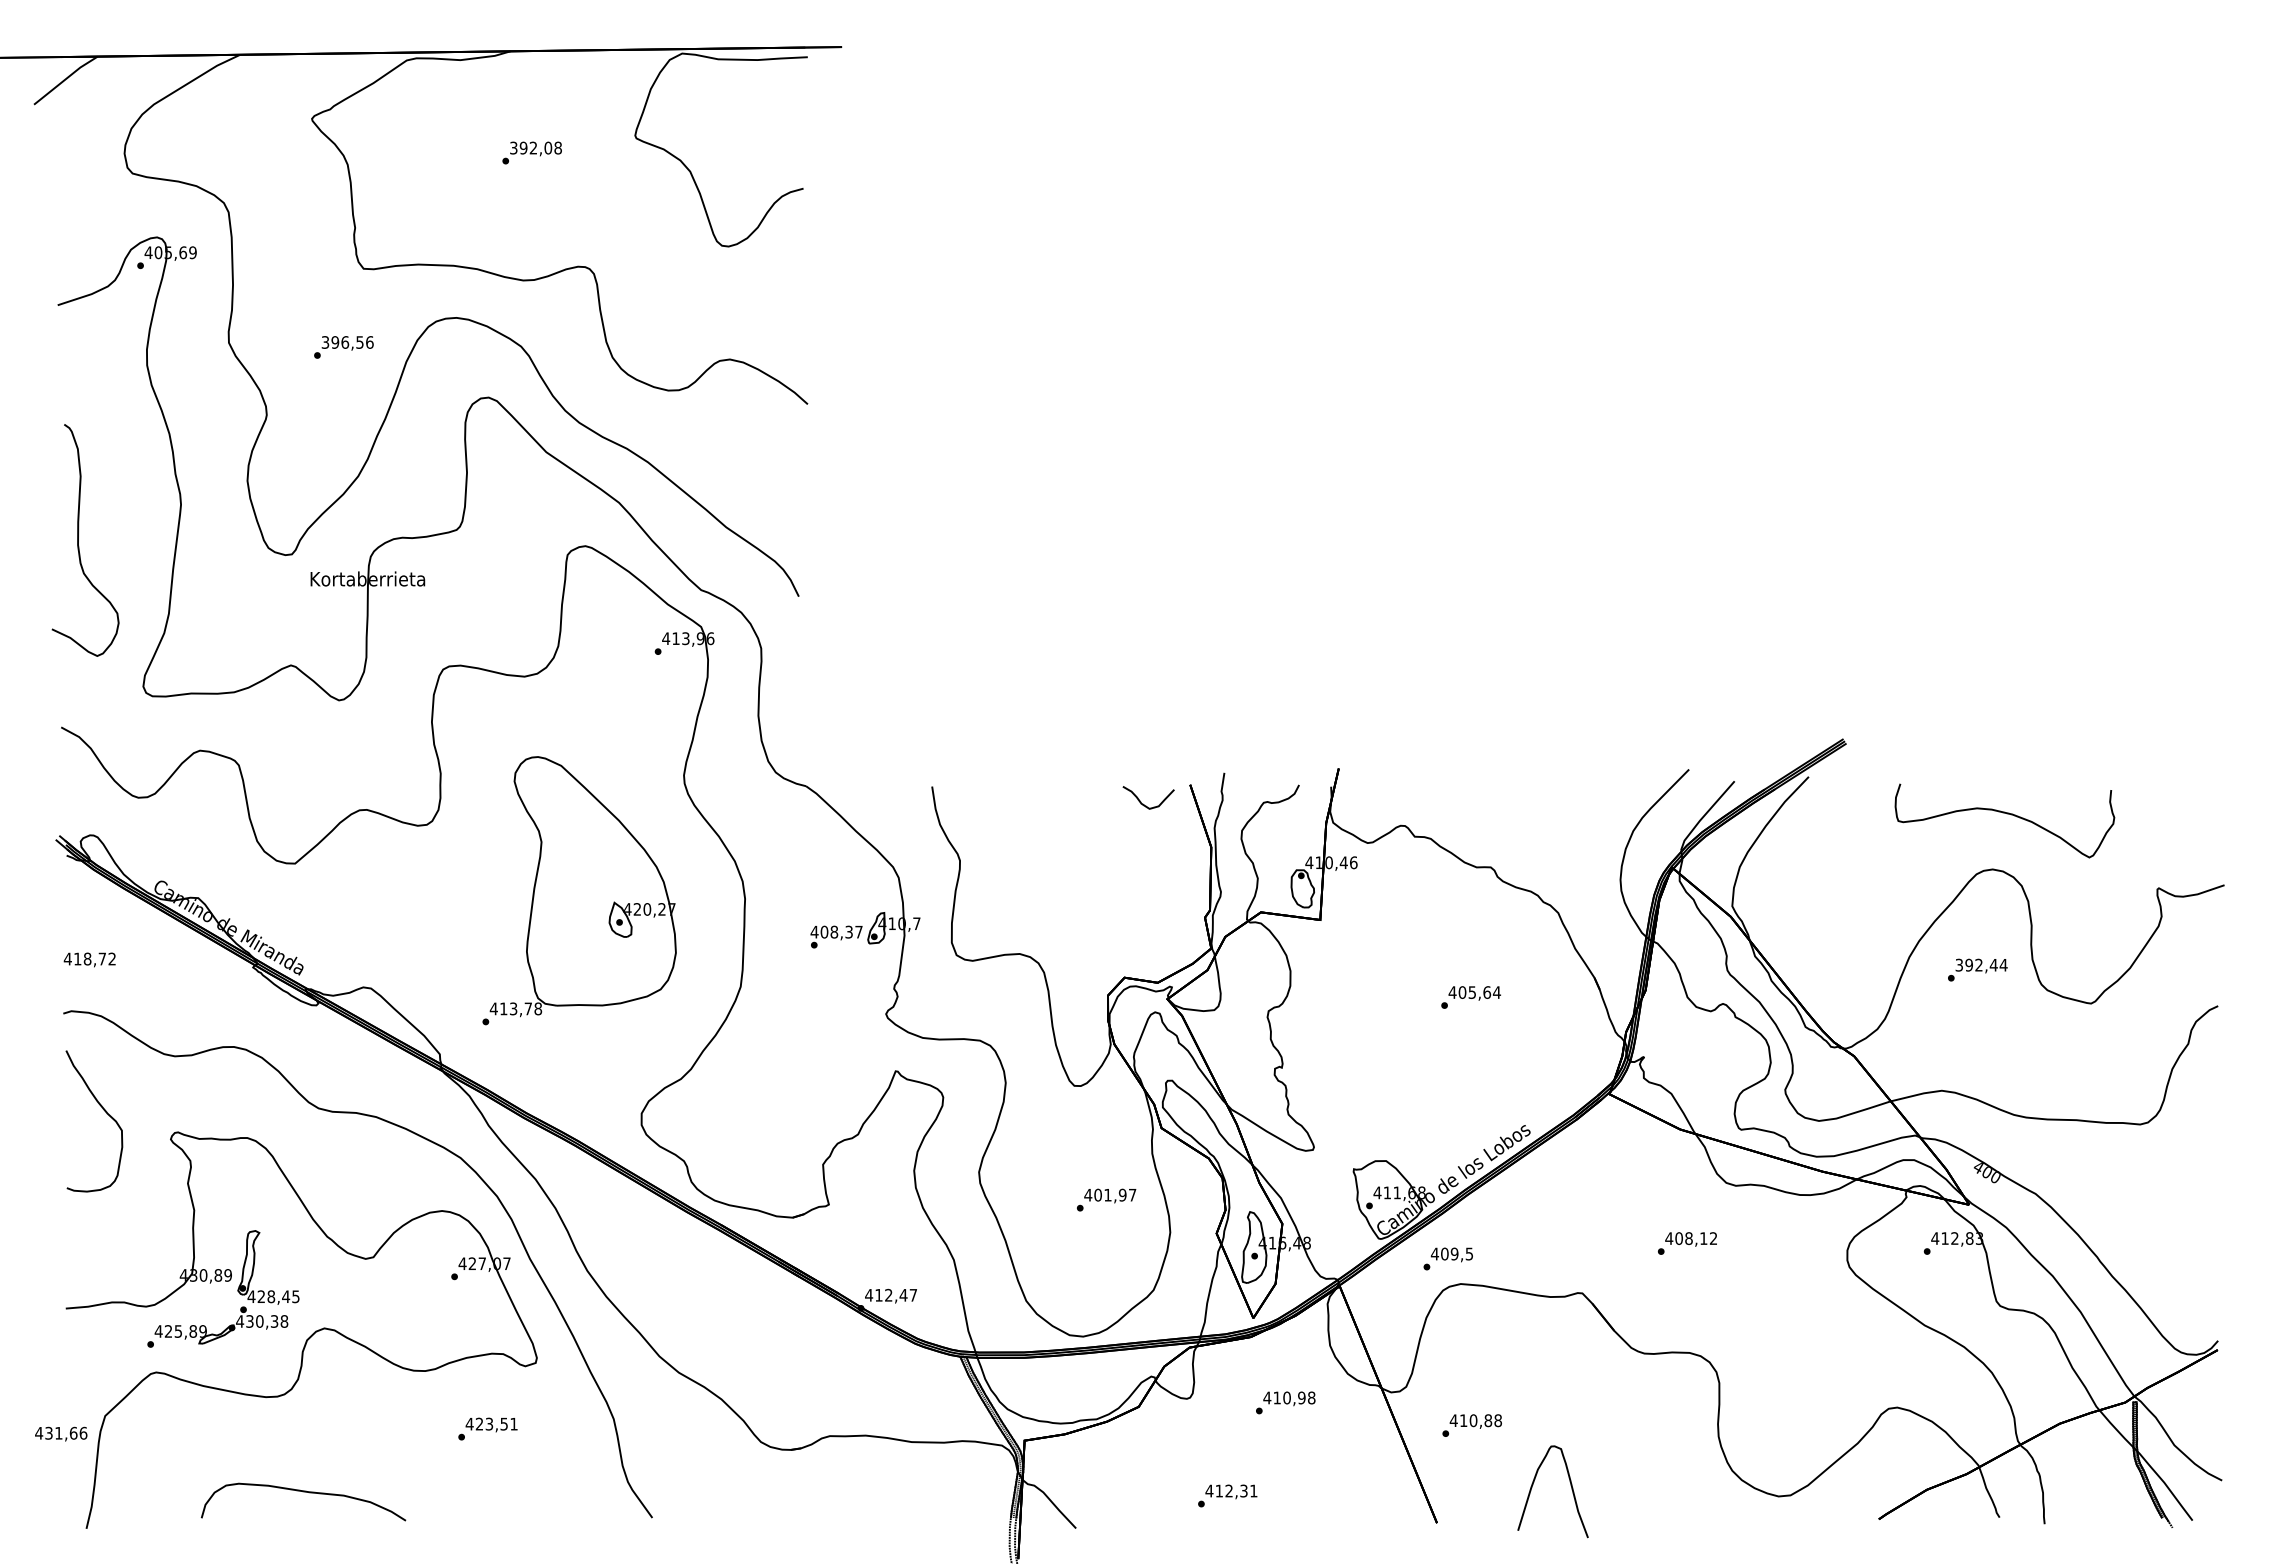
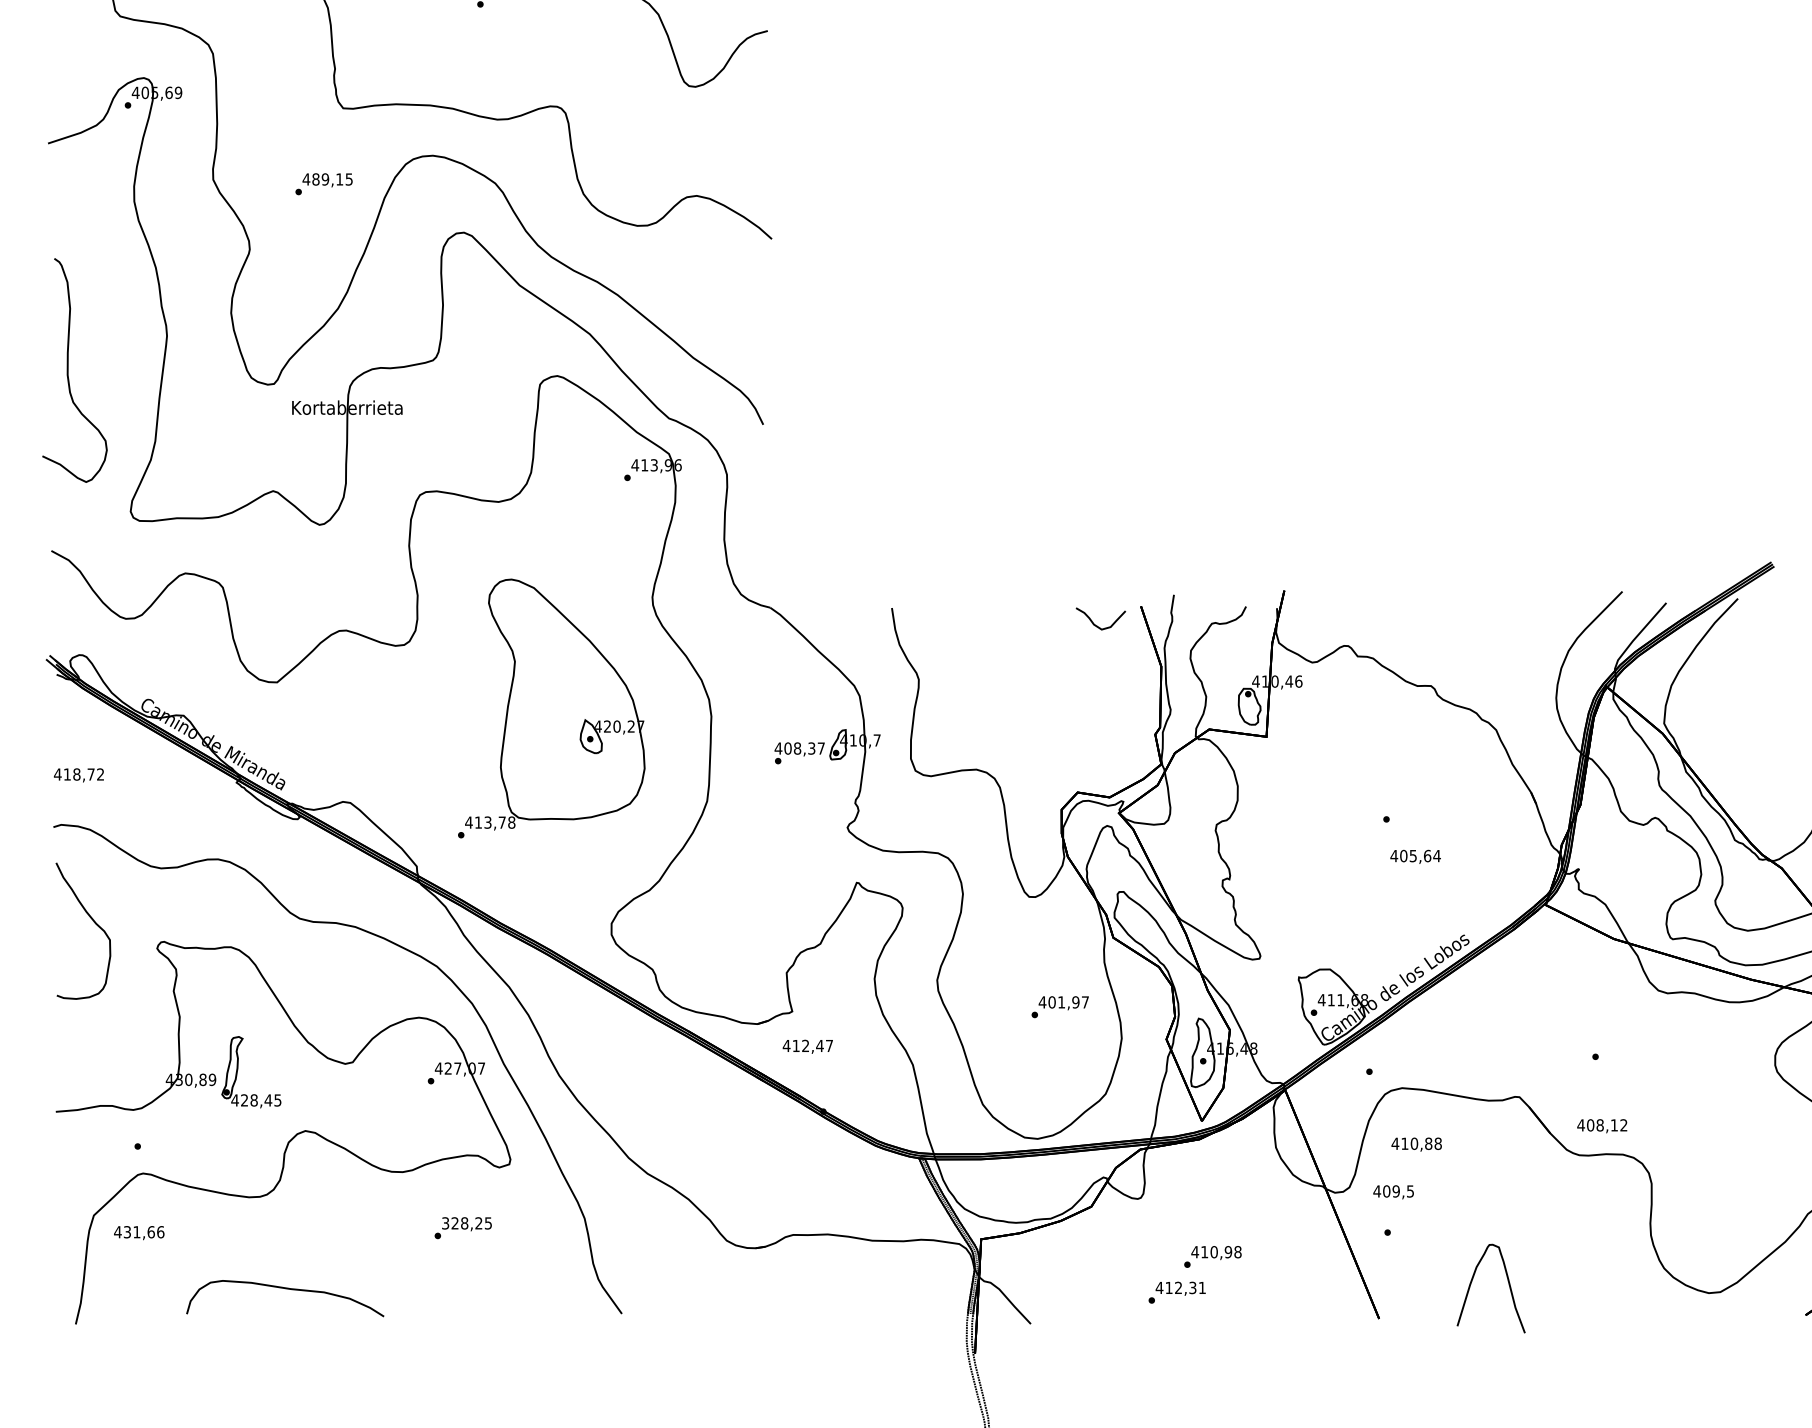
text: (347, 342) -> (327, 179), 396,56 -> 489,15
text: (1474, 993) -> (1415, 856), moved
text: (1690, 1239) -> (1601, 1126), moved
text: (1451, 1254) -> (1393, 1191), moved
text: (890, 1295) -> (807, 1046), moved
part: (221, 1325) -> (206, 1128), removed
text: (1285, 1402) -> (1212, 1256), moved
text: (1475, 1421) -> (1416, 1144), moved
text: (491, 1423) -> (466, 1222), 423,51 -> 328,25
text: (61, 1433) -> (139, 1232), moved

